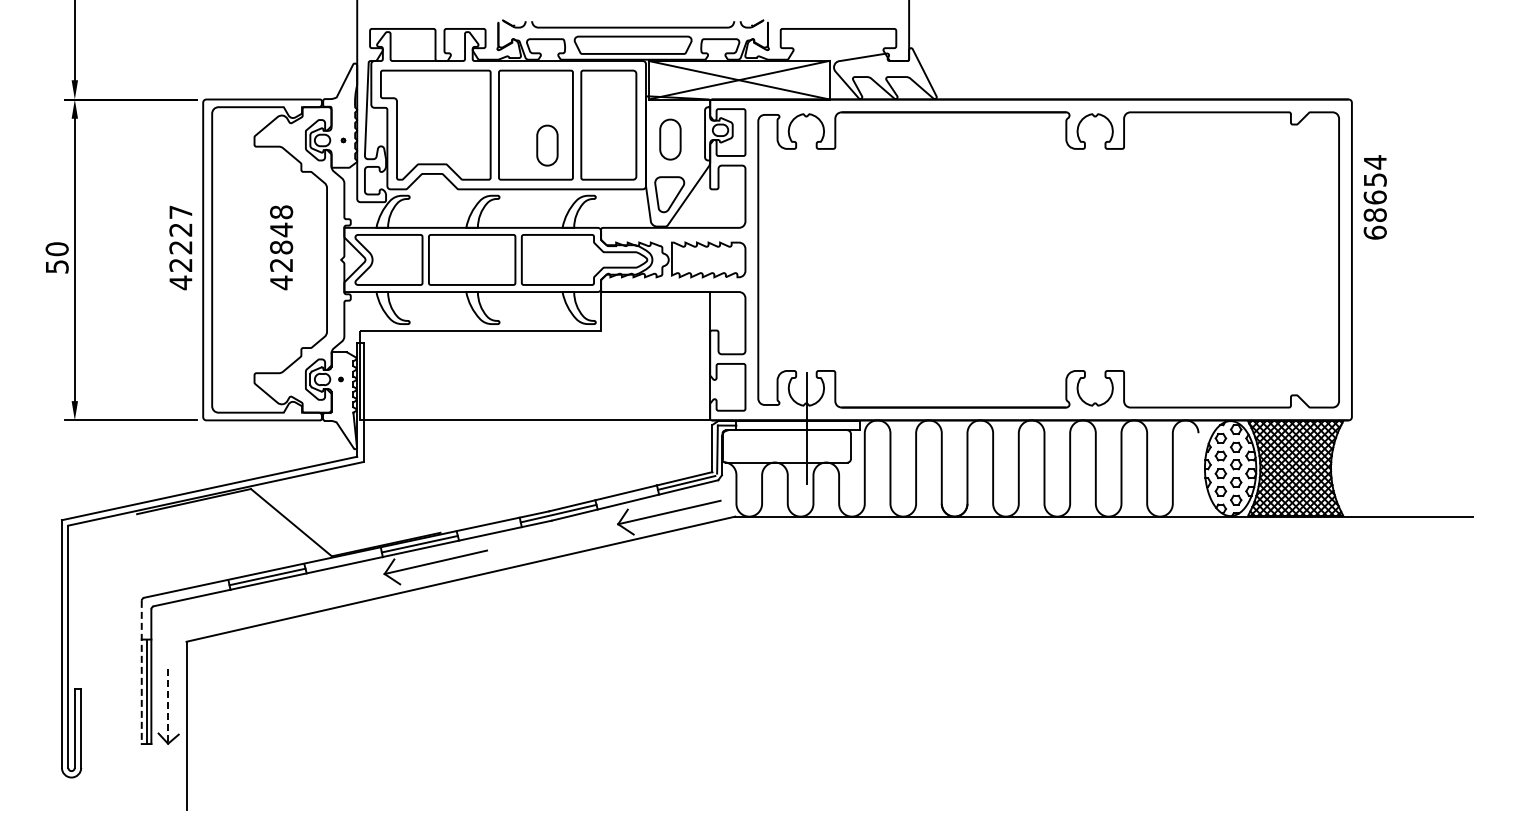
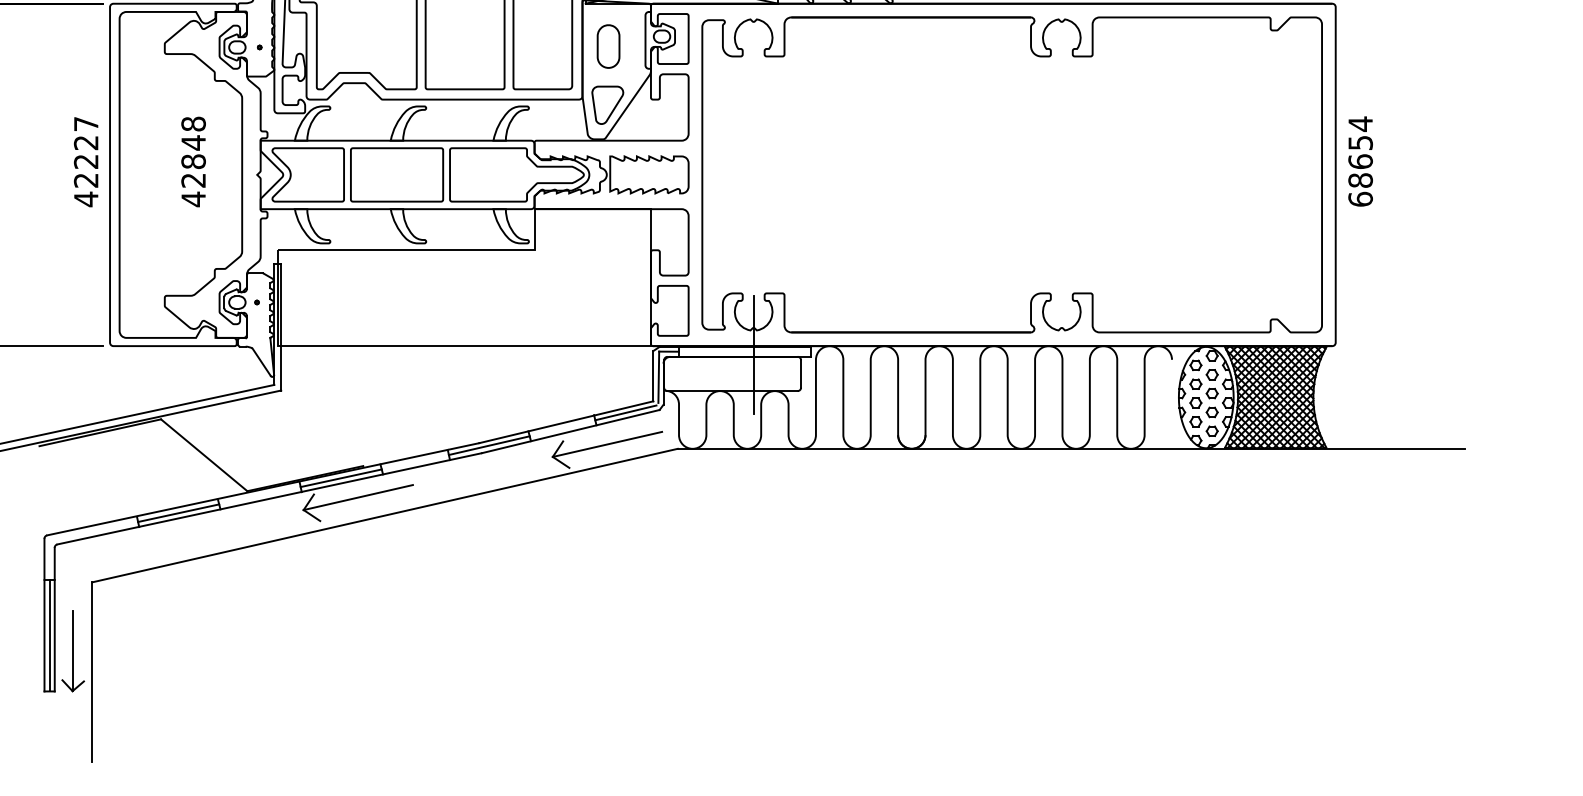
part: (547, 145) -> (477, 52), removed
text: (1374, 197) -> (1359, 161), moved
line: (141, 672) -> (44, 615), dashed -> solid
line: (168, 706) -> (73, 651), dashed -> solid

